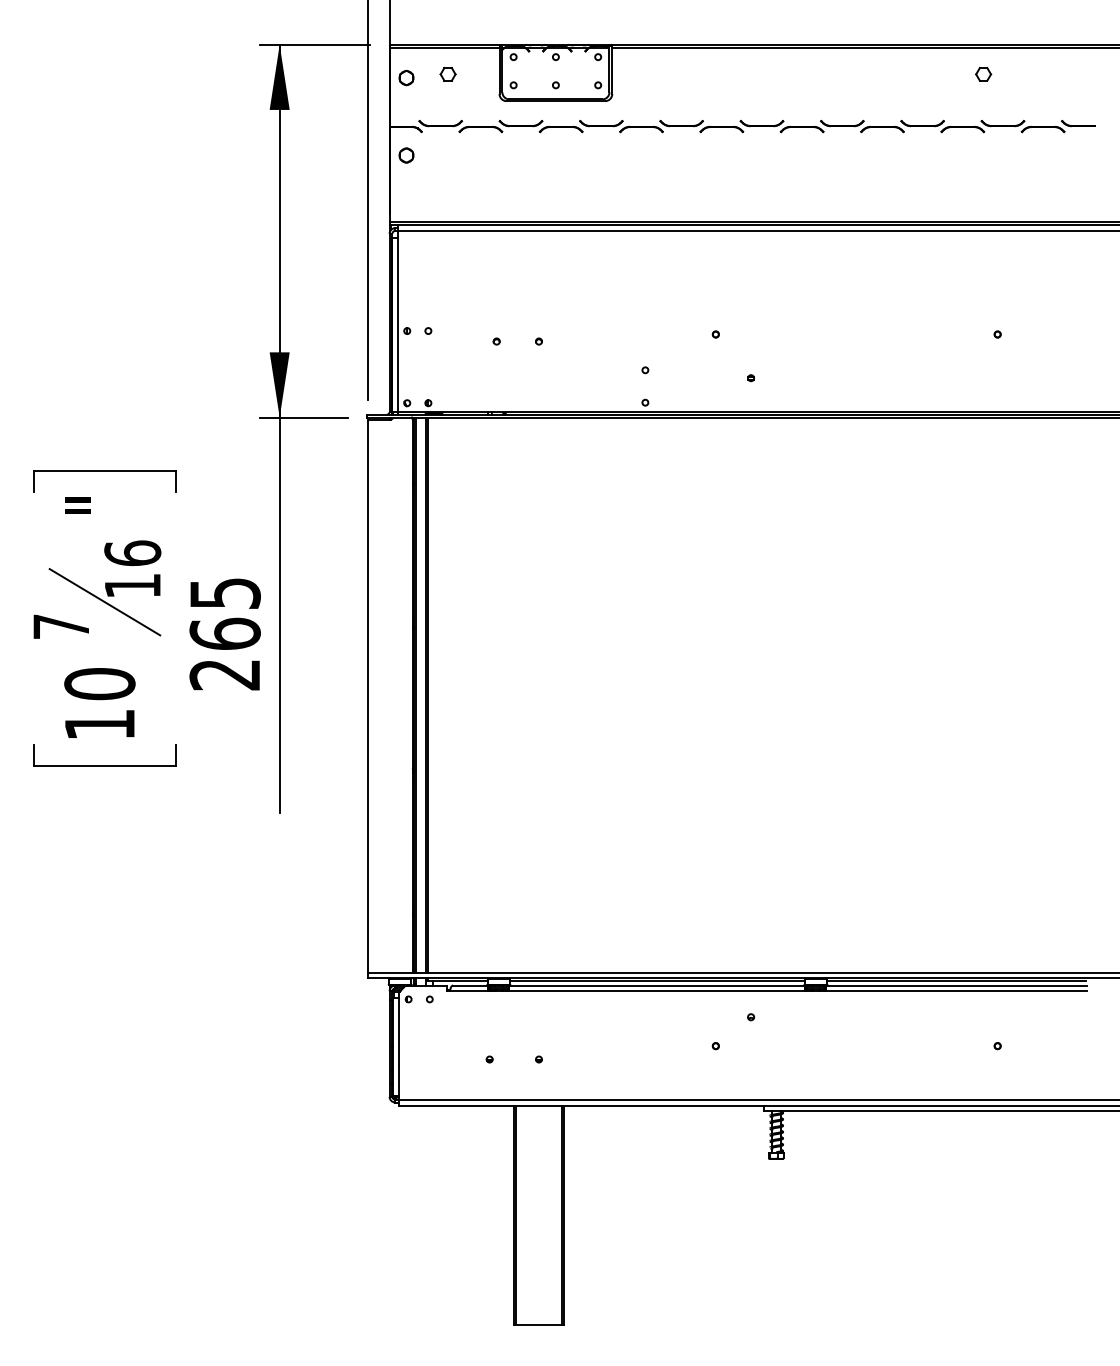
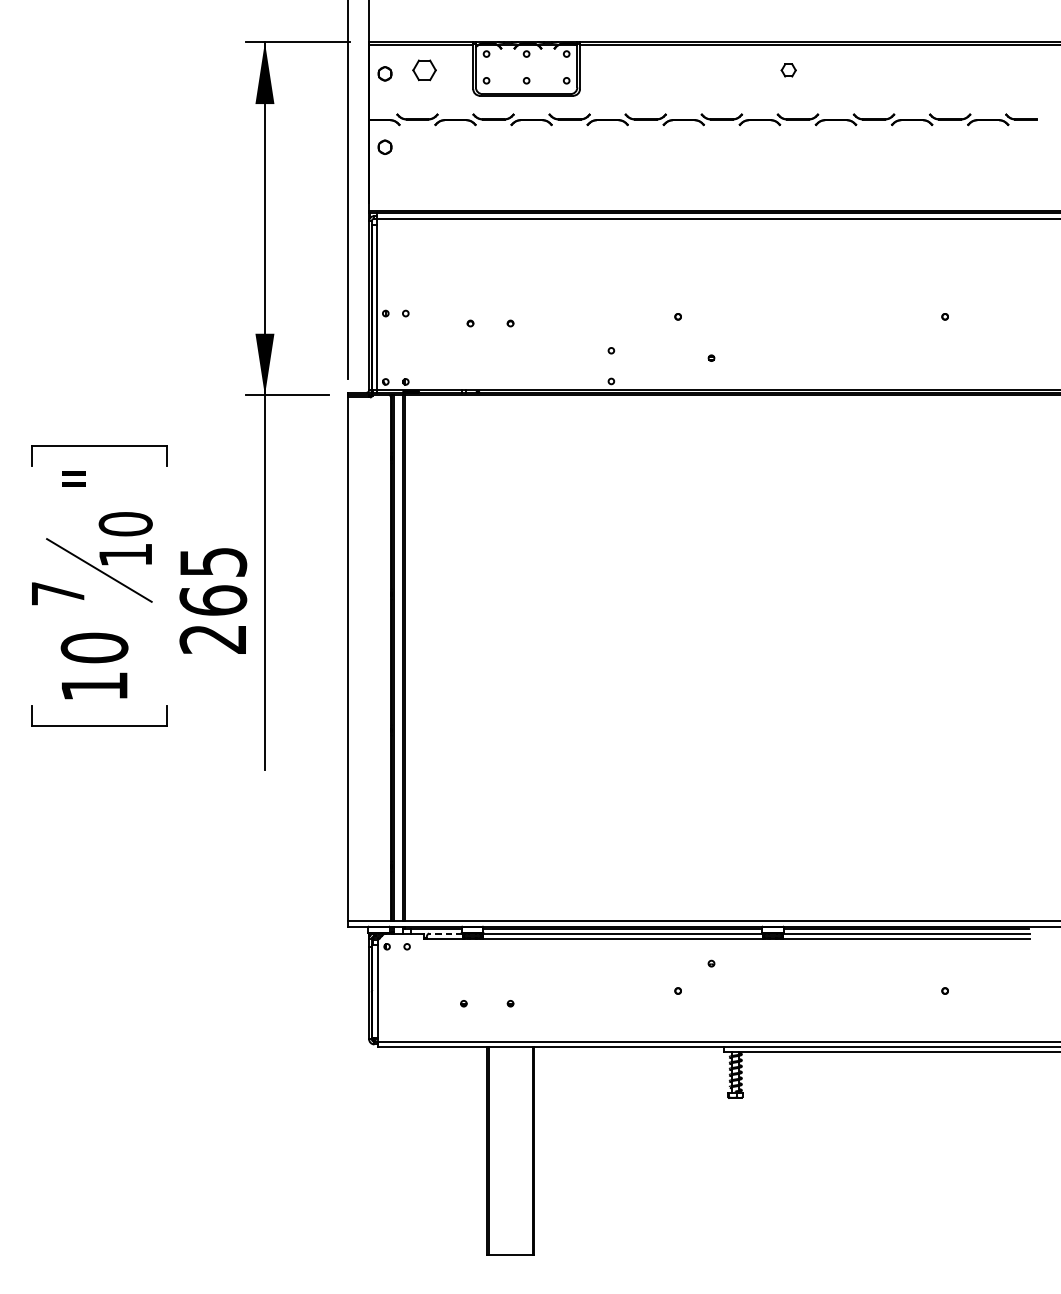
part: (983, 73) -> (788, 69), moved
part: (447, 74) -> (423, 70), size x1.6
text: (132, 553) -> (125, 524), 16 -> 10
line: (470, 985) -> (445, 933), solid -> dashed

